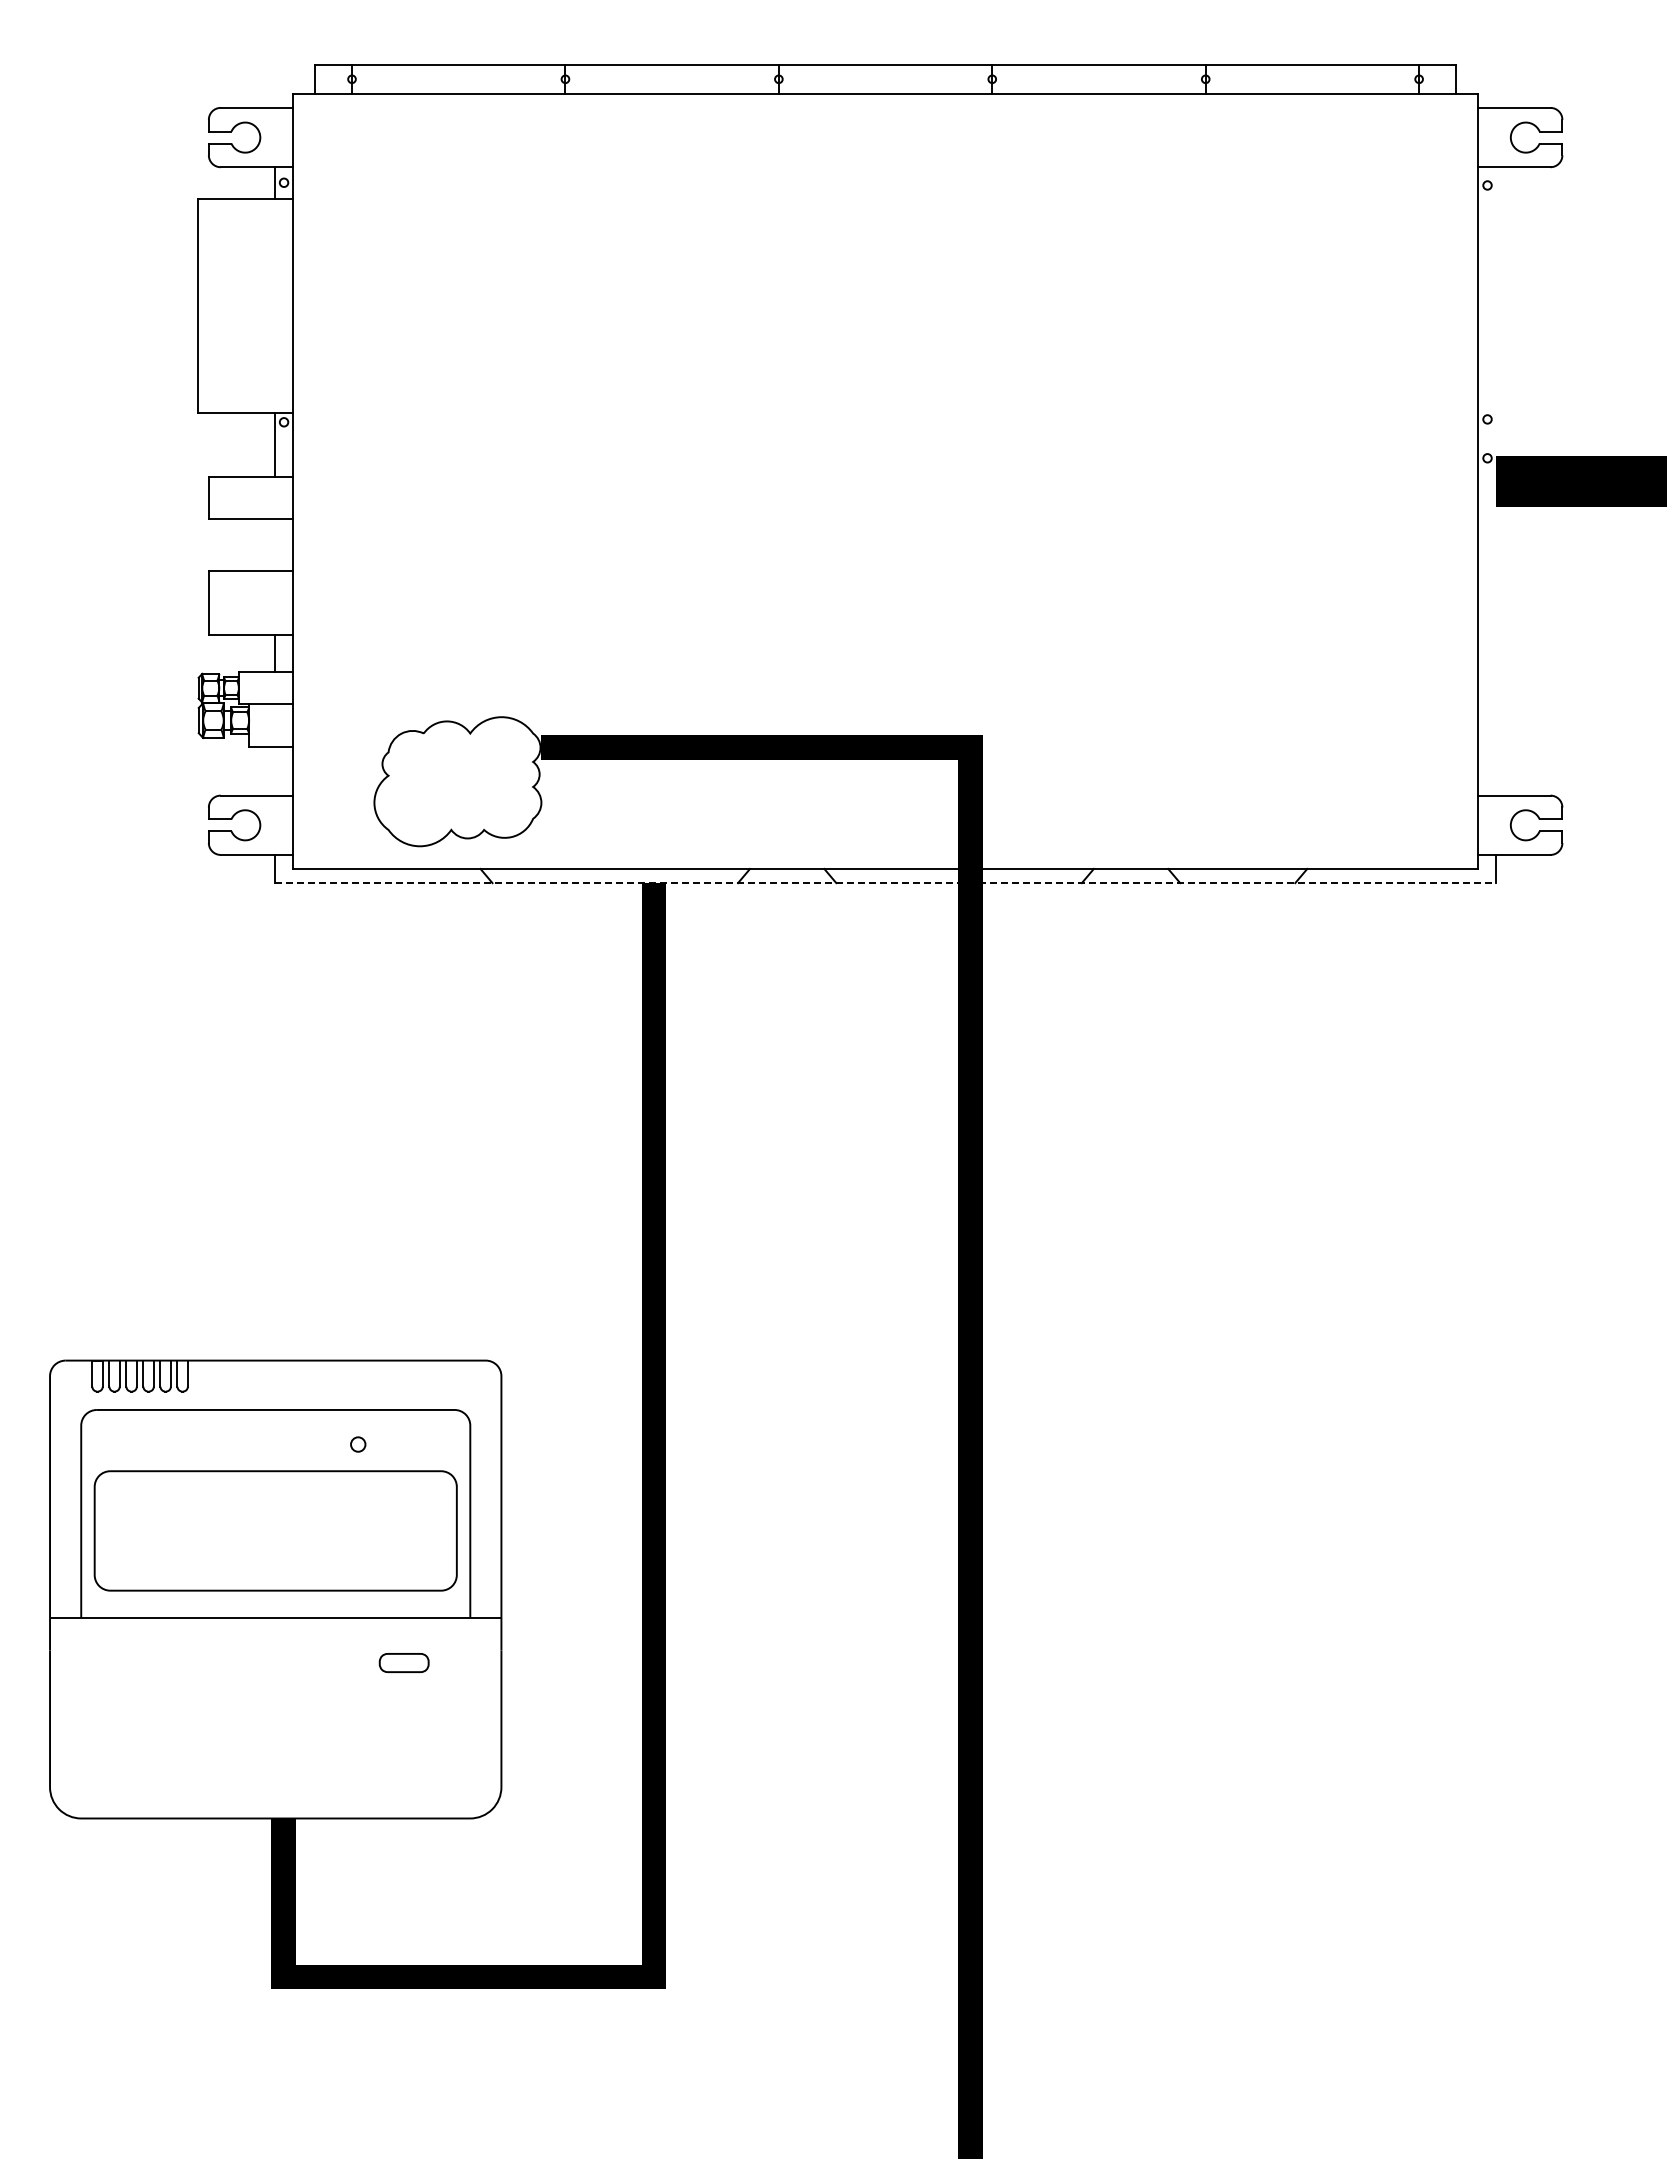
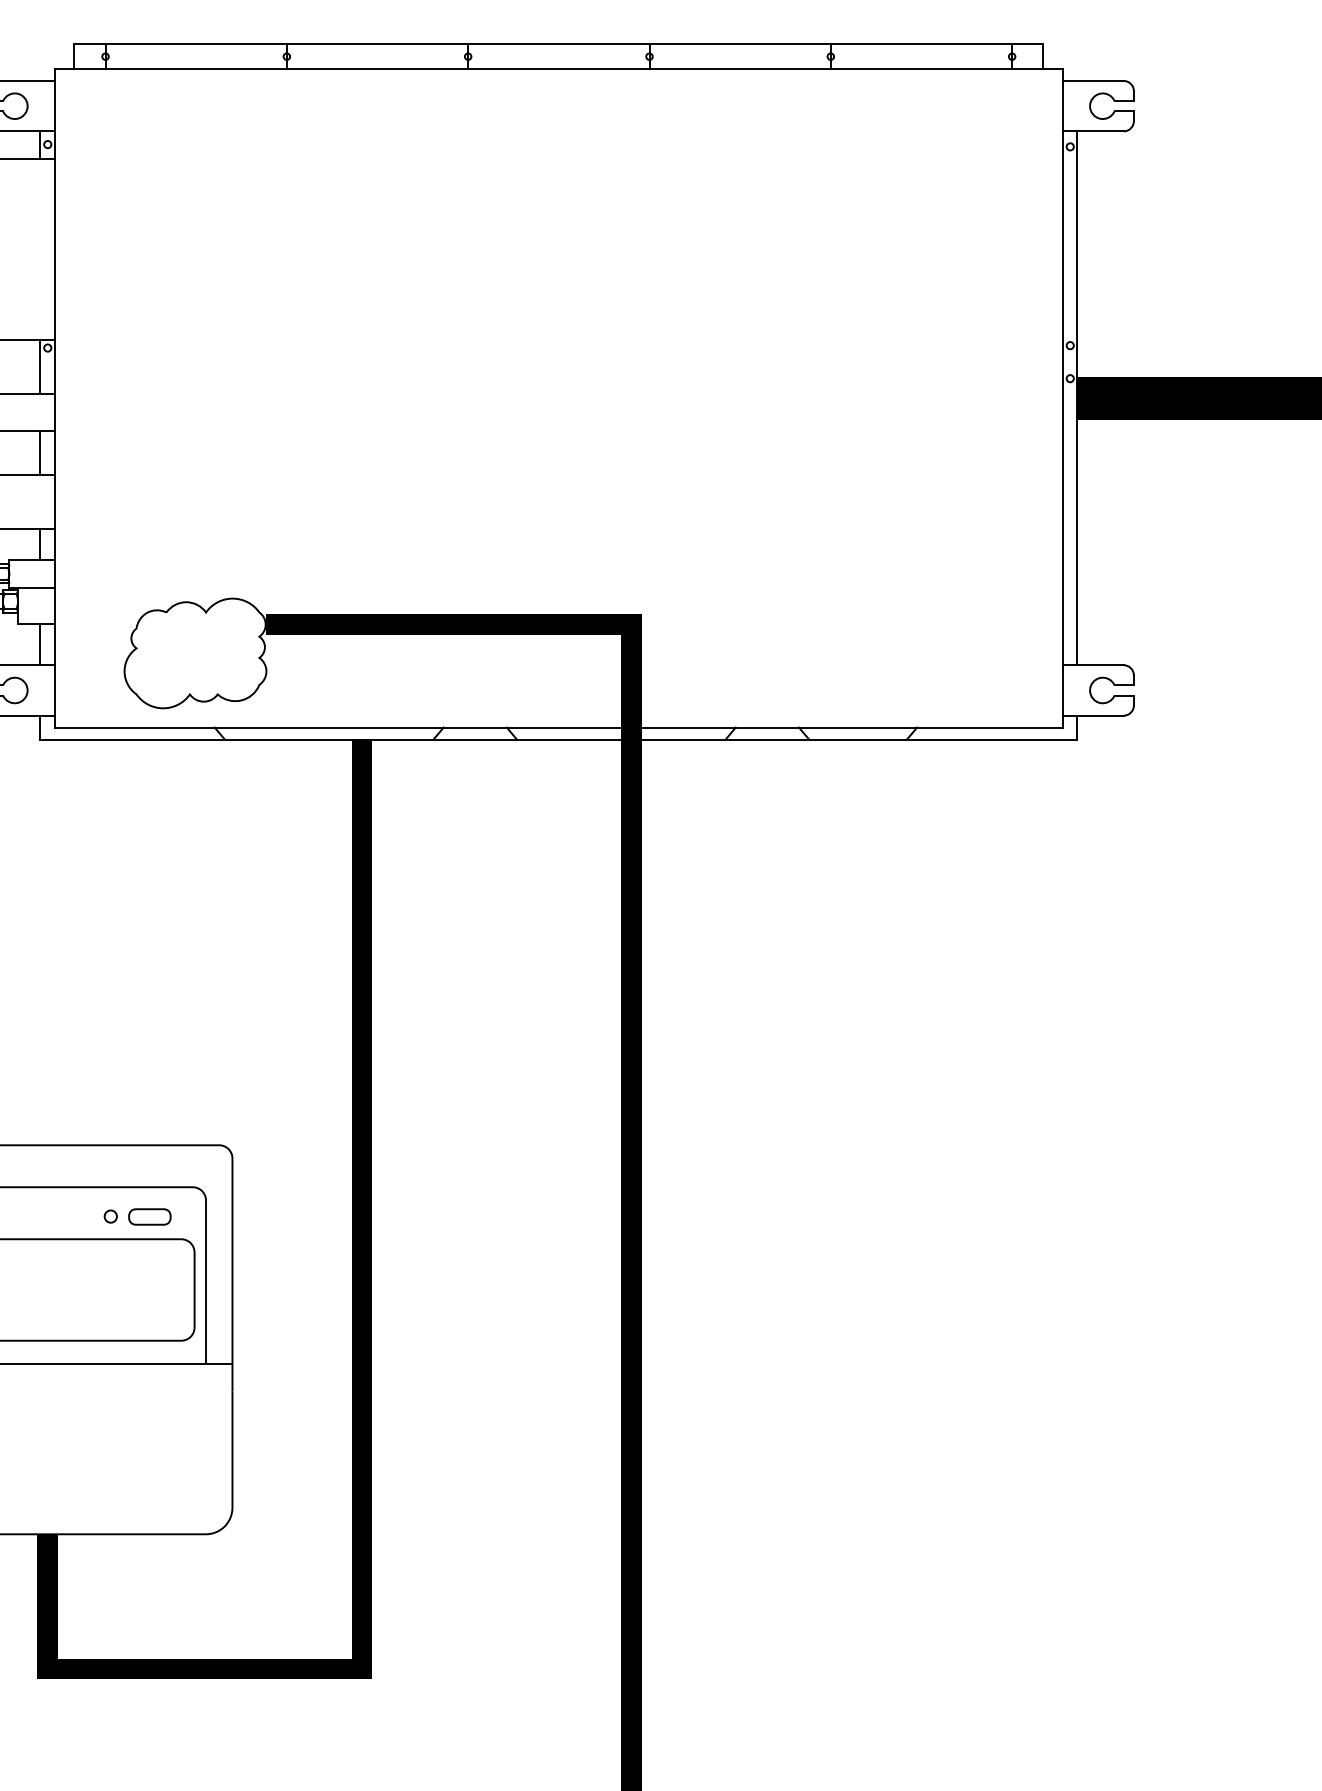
line: (1495, 481) -> (1077, 398), added
line: (275, 545) -> (40, 452), added
line: (275, 770) -> (40, 643), added
line: (886, 883) -> (559, 739), dashed -> solid
part: (403, 1662) -> (149, 1216), moved

